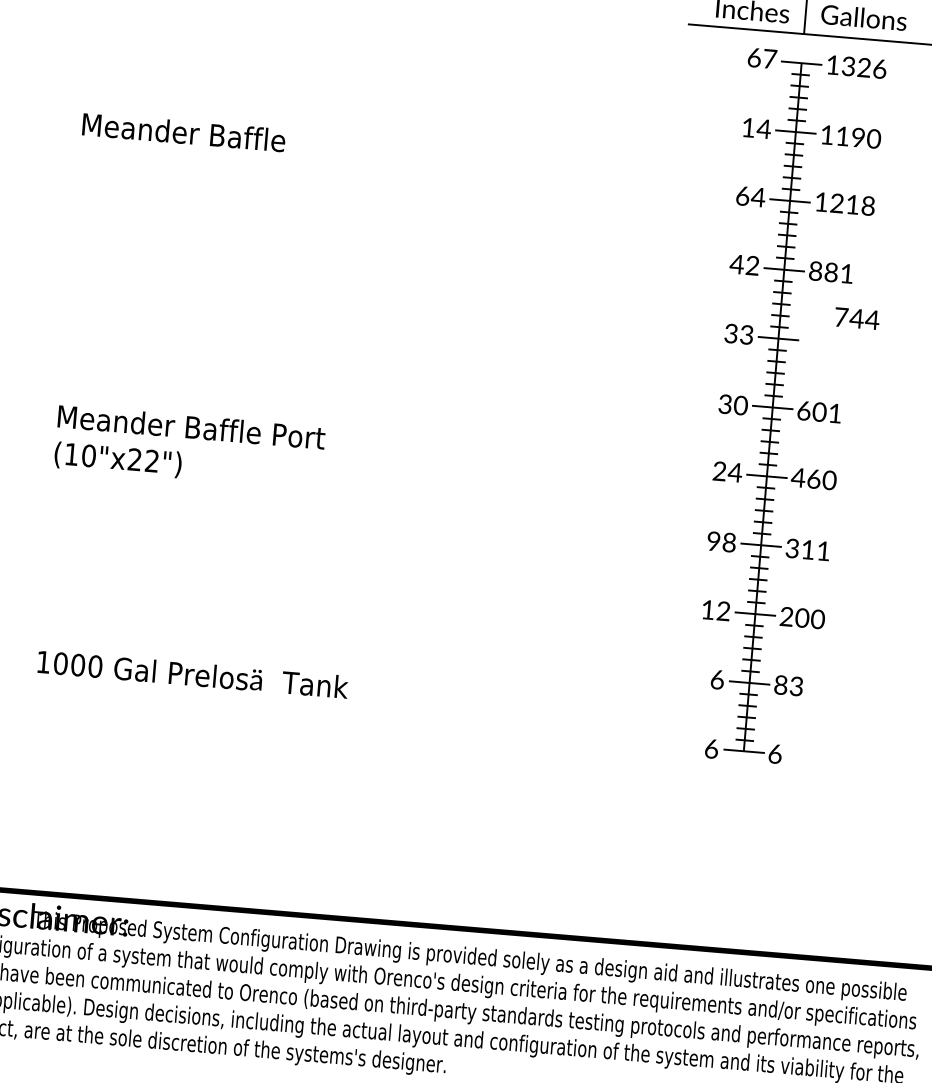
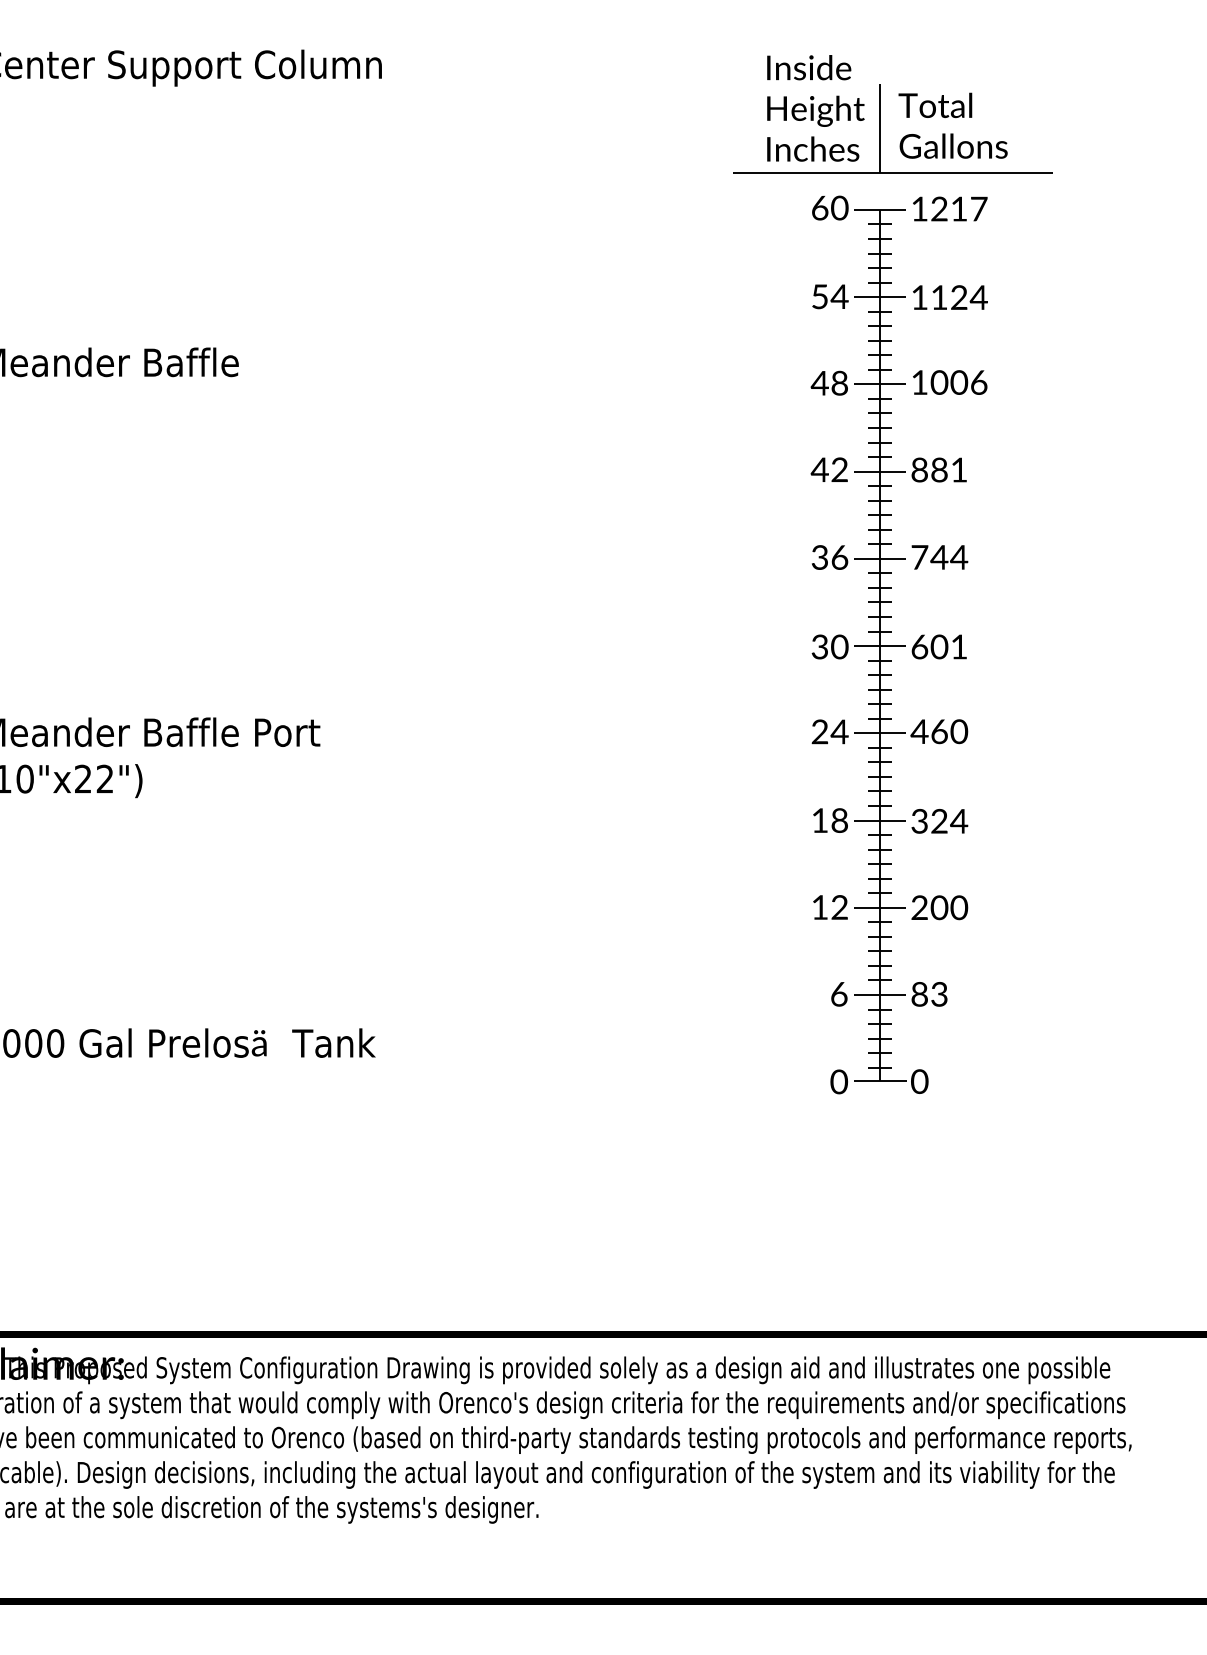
text: (769, 58) -> (839, 207), 67 -> 60
text: (864, 67) -> (959, 208), 1326 -> 1217
text: (748, 127) -> (819, 296), 14 -> 54
text: (866, 138) -> (969, 297), 1190 -> 1124
text: (750, 196) -> (829, 382), 64 -> 48
text: (852, 204) -> (958, 382), 1218 -> 1006
text: (856, 318) -> (939, 557), moved
text: (746, 334) -> (839, 557), 33 -> 36
text: (713, 541) -> (819, 820), 98 -> 18
text: (816, 549) -> (949, 820), 311 -> 324
text: (711, 748) -> (839, 1081), 6 -> 0
text: (775, 753) -> (919, 1081), 6 -> 0

